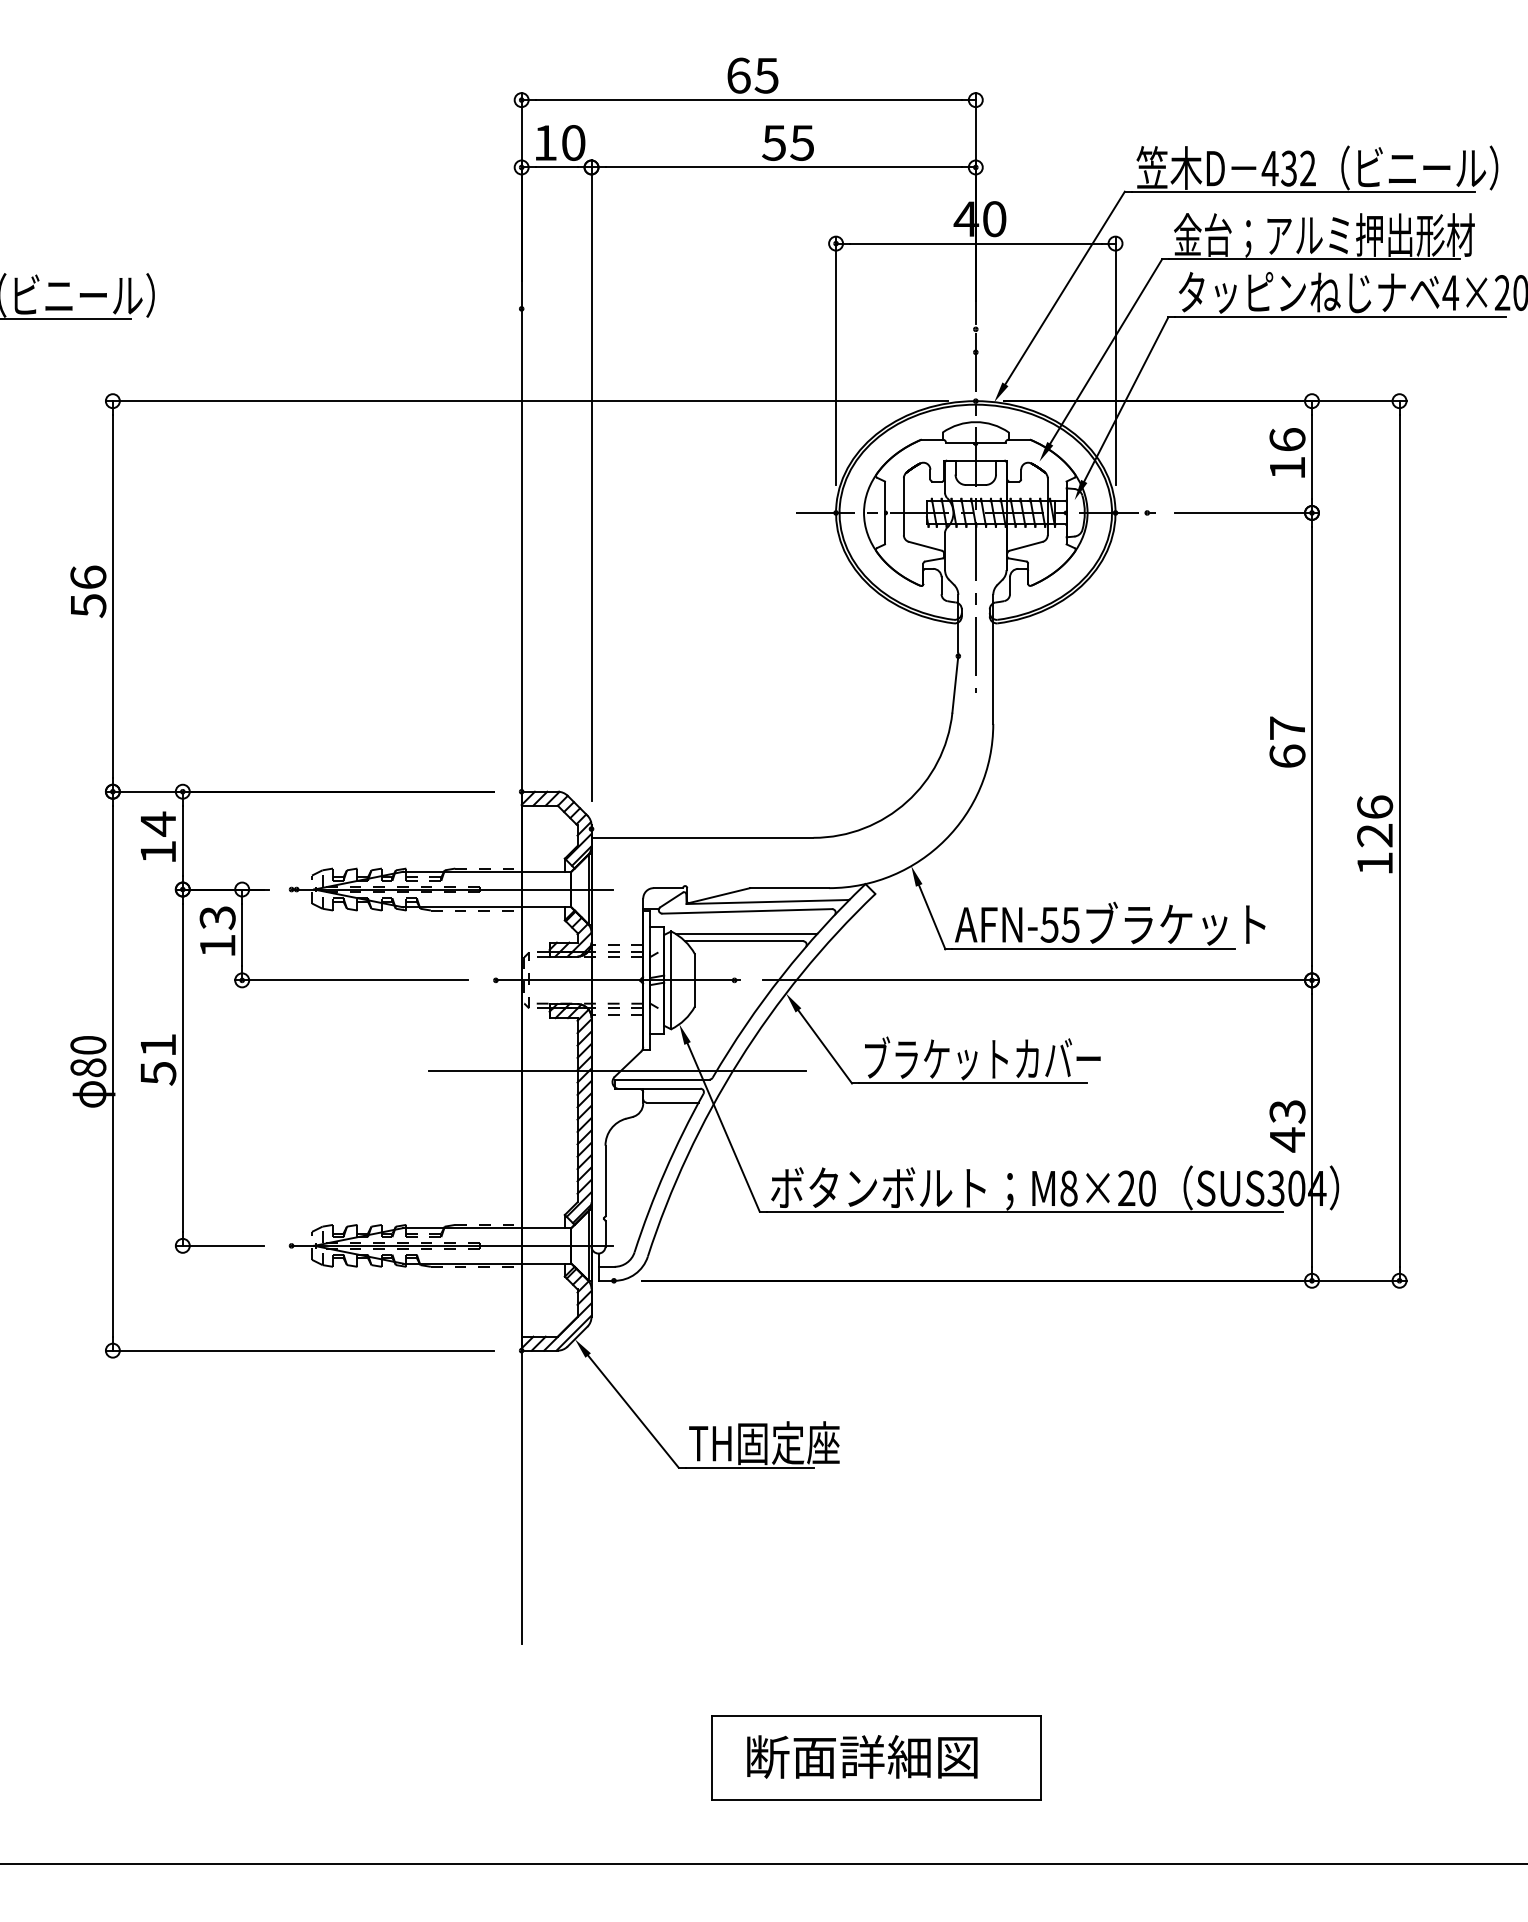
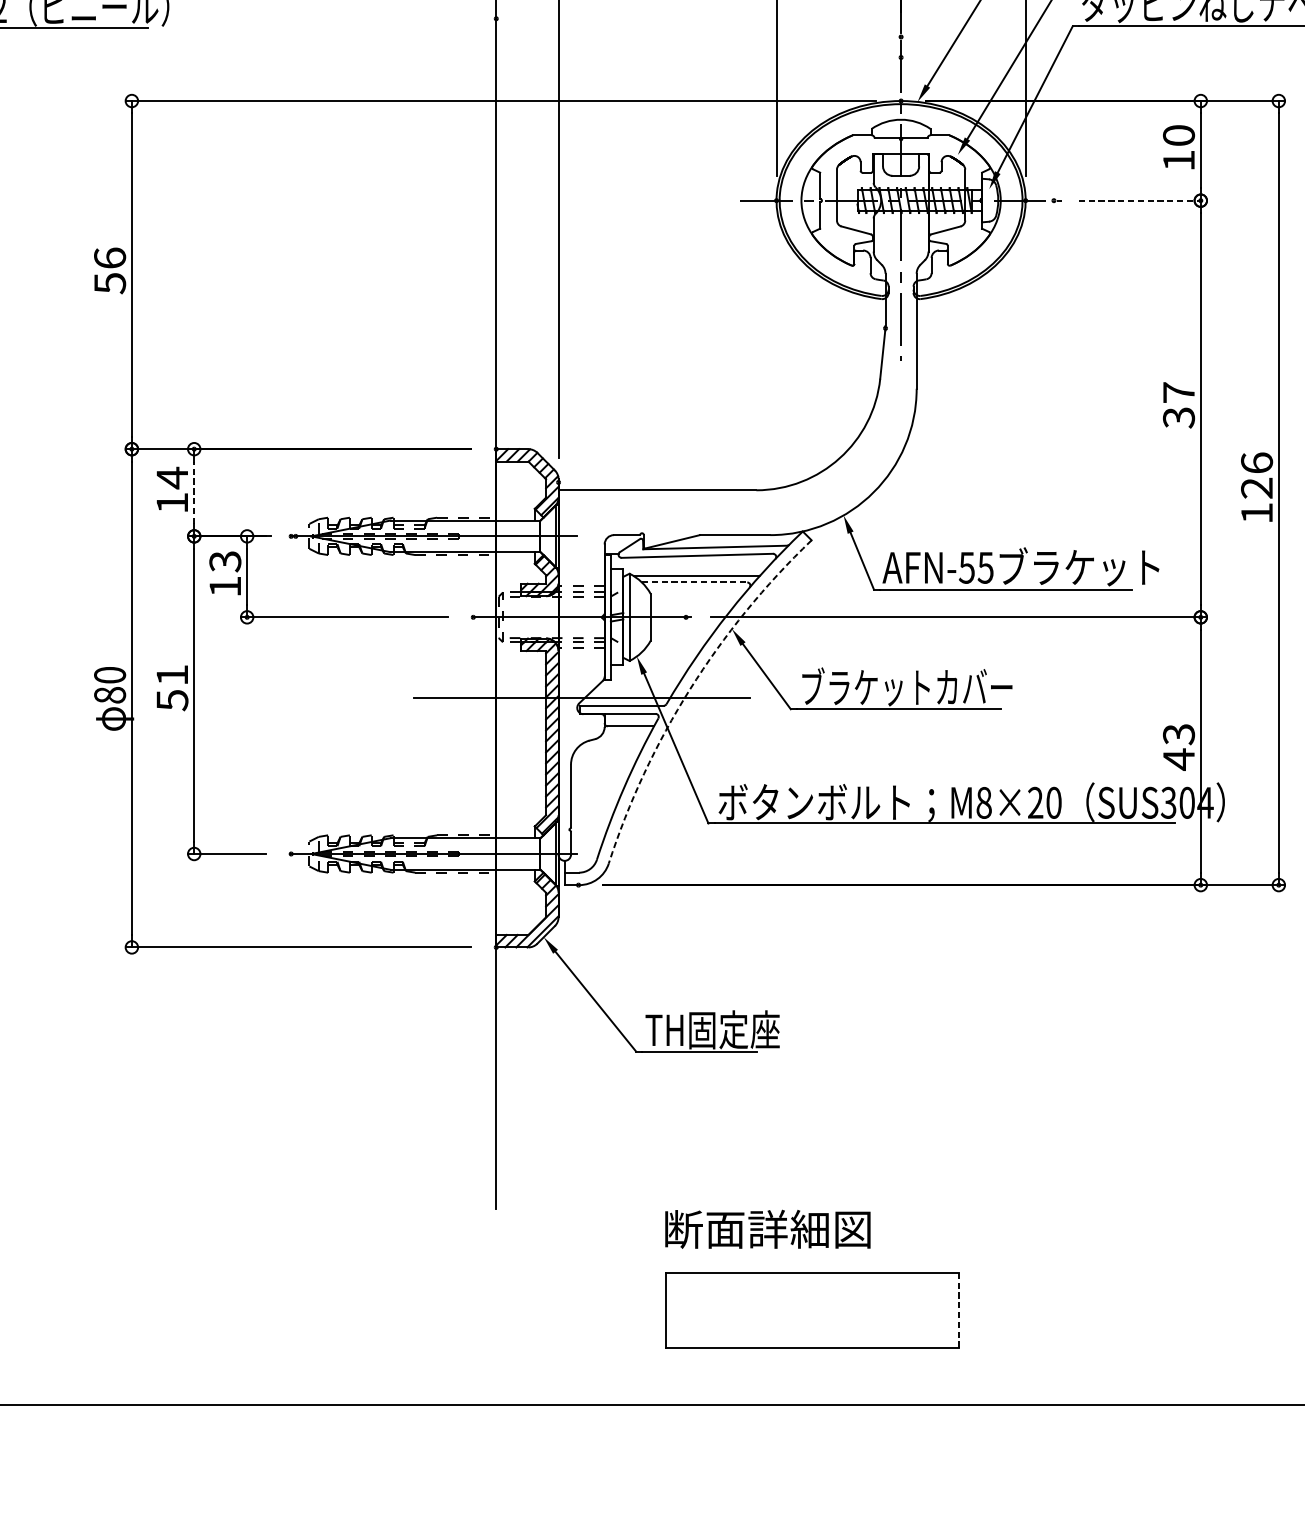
text: (1287, 439) -> (1178, 135), 16 -> 10
line: (1247, 512) -> (1143, 200), solid -> dashed
text: (1287, 756) -> (1178, 417), 67 -> 37
line: (182, 840) -> (193, 492), solid -> dashed
line: (744, 941) -> (694, 582), solid -> dashed
arc: (739, 1061) -> (690, 689), solid -> dashed
text: (862, 1756) -> (768, 1228), moved
line: (1040, 1758) -> (958, 1310), solid -> dashed

